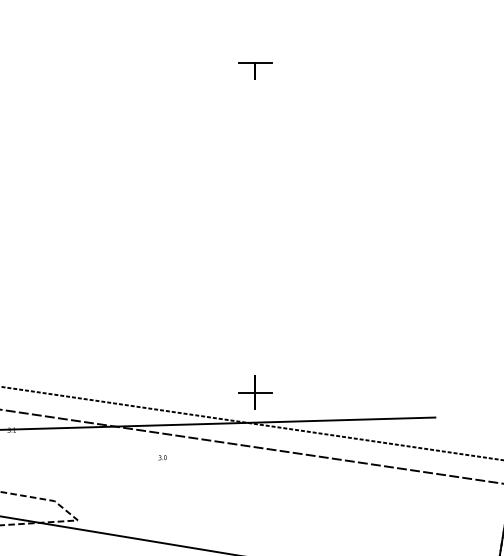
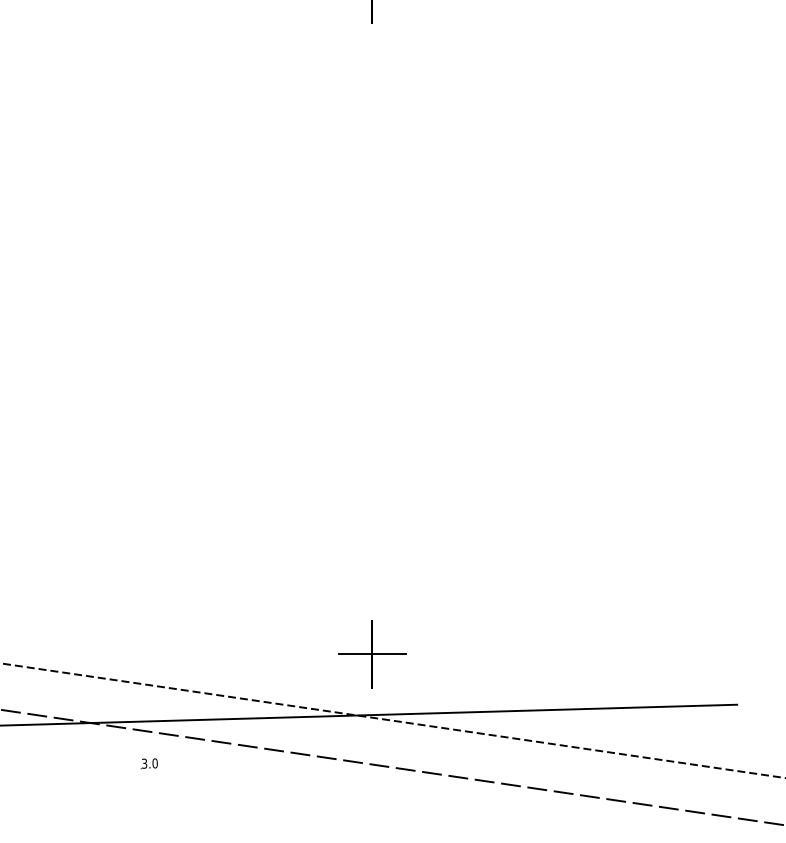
text: (162, 457) -> (149, 763), moved

